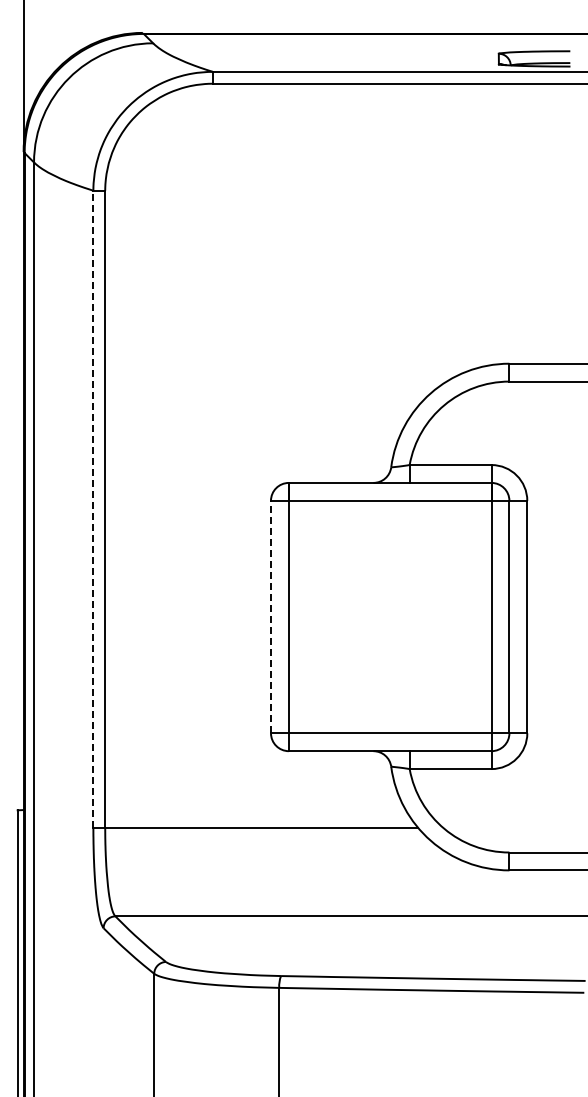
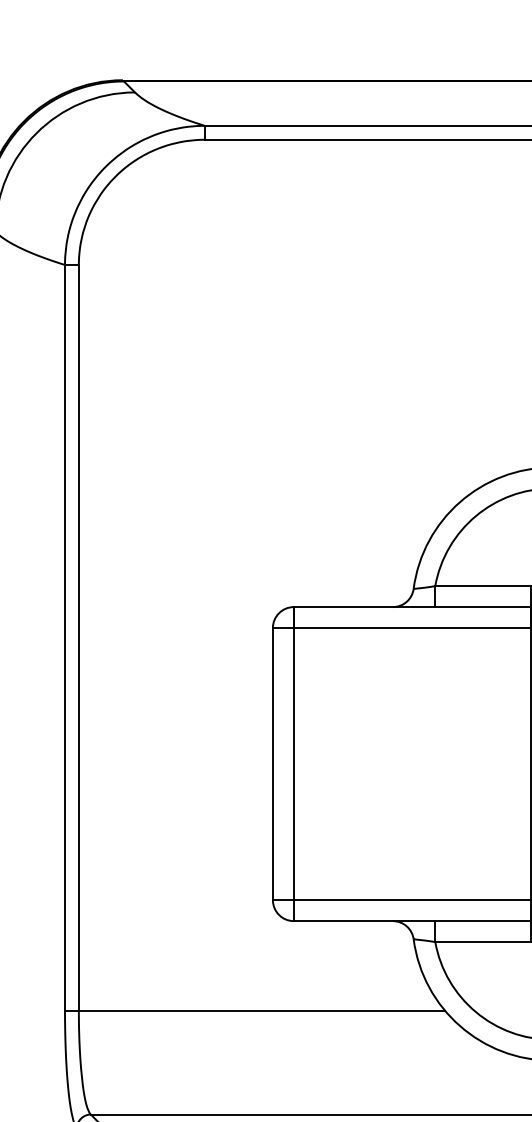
line: (93, 508) -> (65, 637), dashed -> solid
line: (271, 616) -> (273, 763), dashed -> solid

